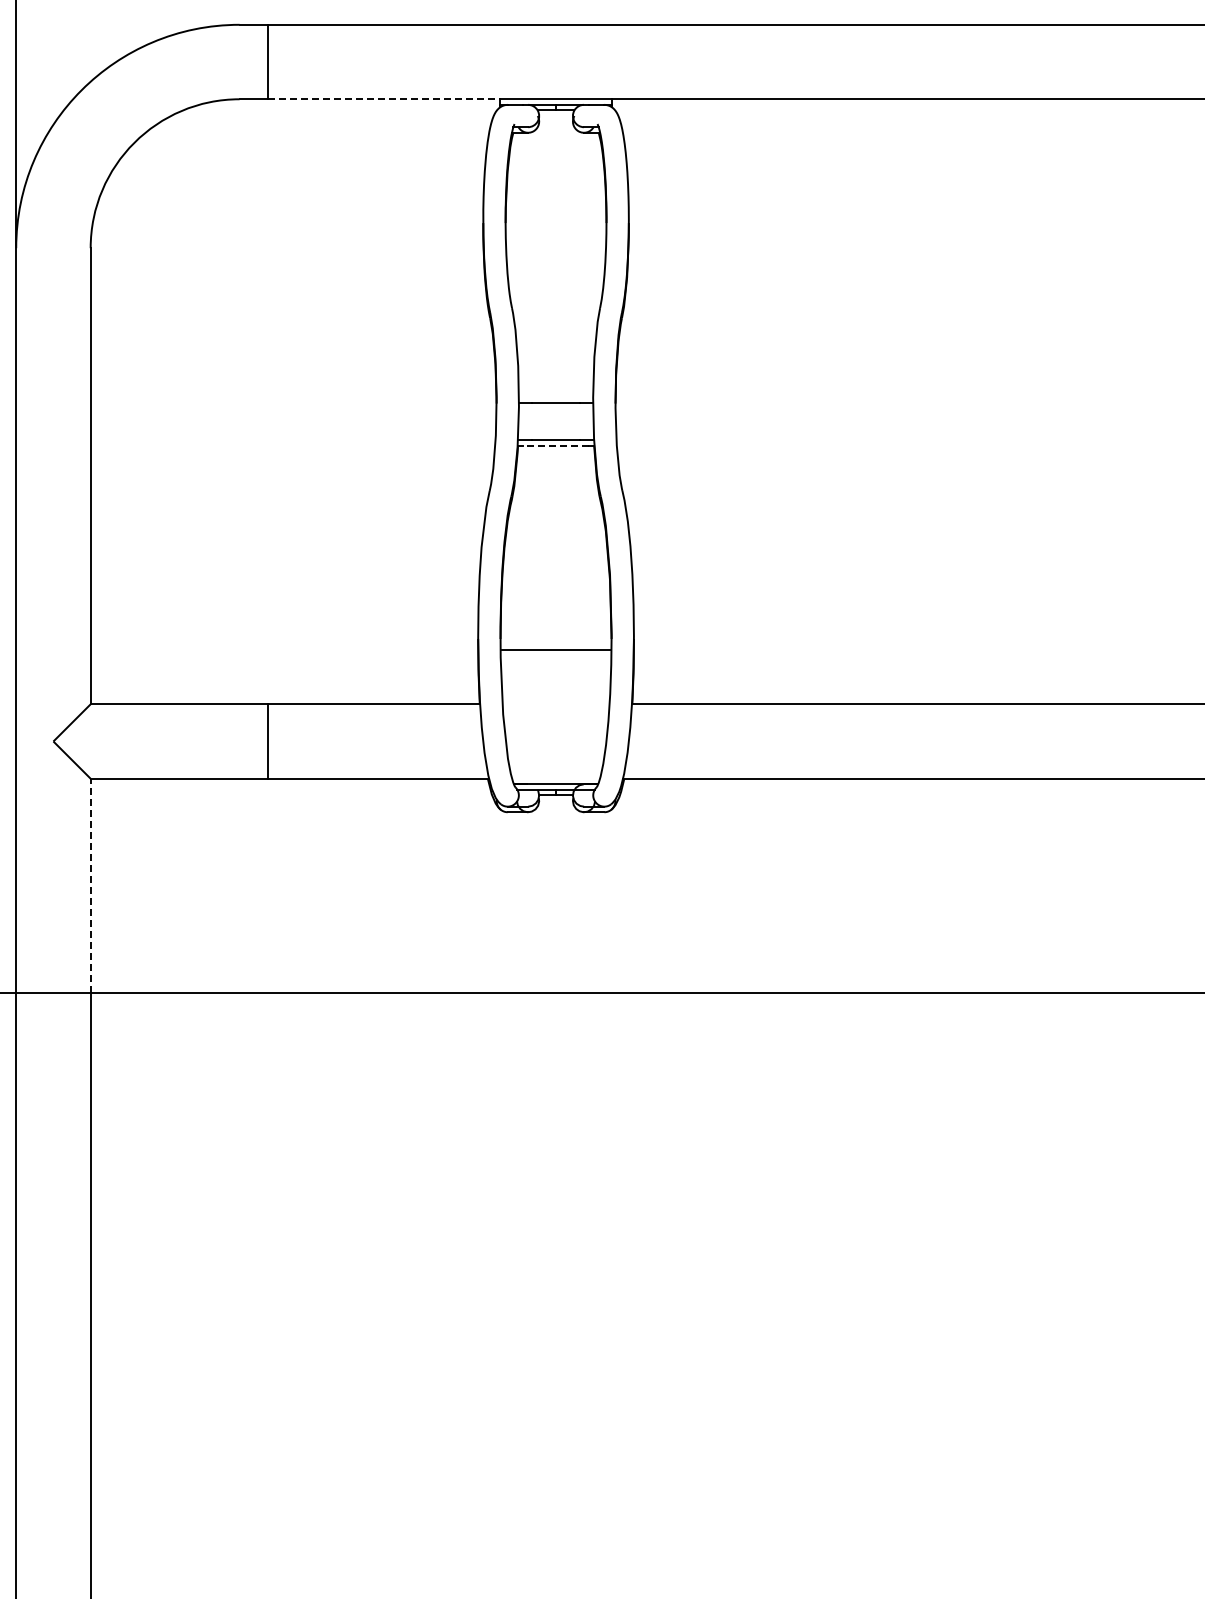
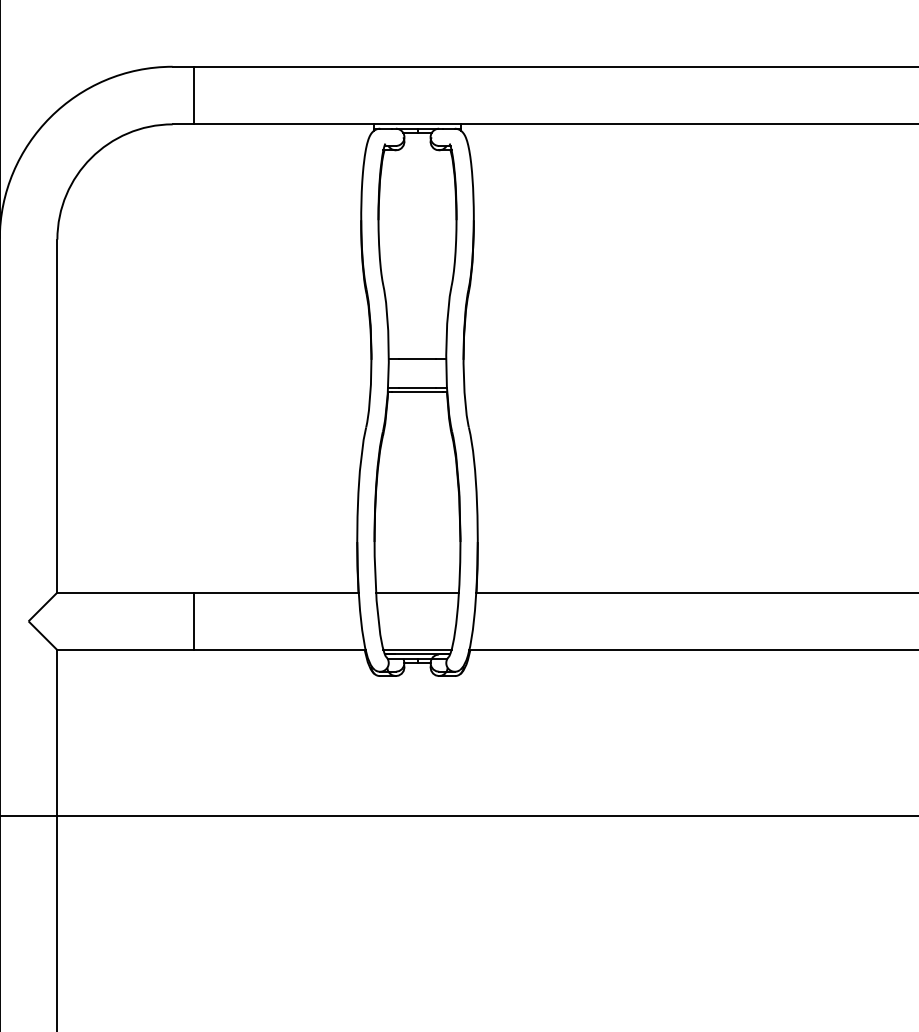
line: (384, 99) -> (284, 124), dashed -> solid
line: (556, 445) -> (417, 392), dashed -> solid
line: (555, 650) -> (417, 592), moved
line: (556, 778) -> (417, 649), added
line: (90, 885) -> (57, 732), dashed -> solid

